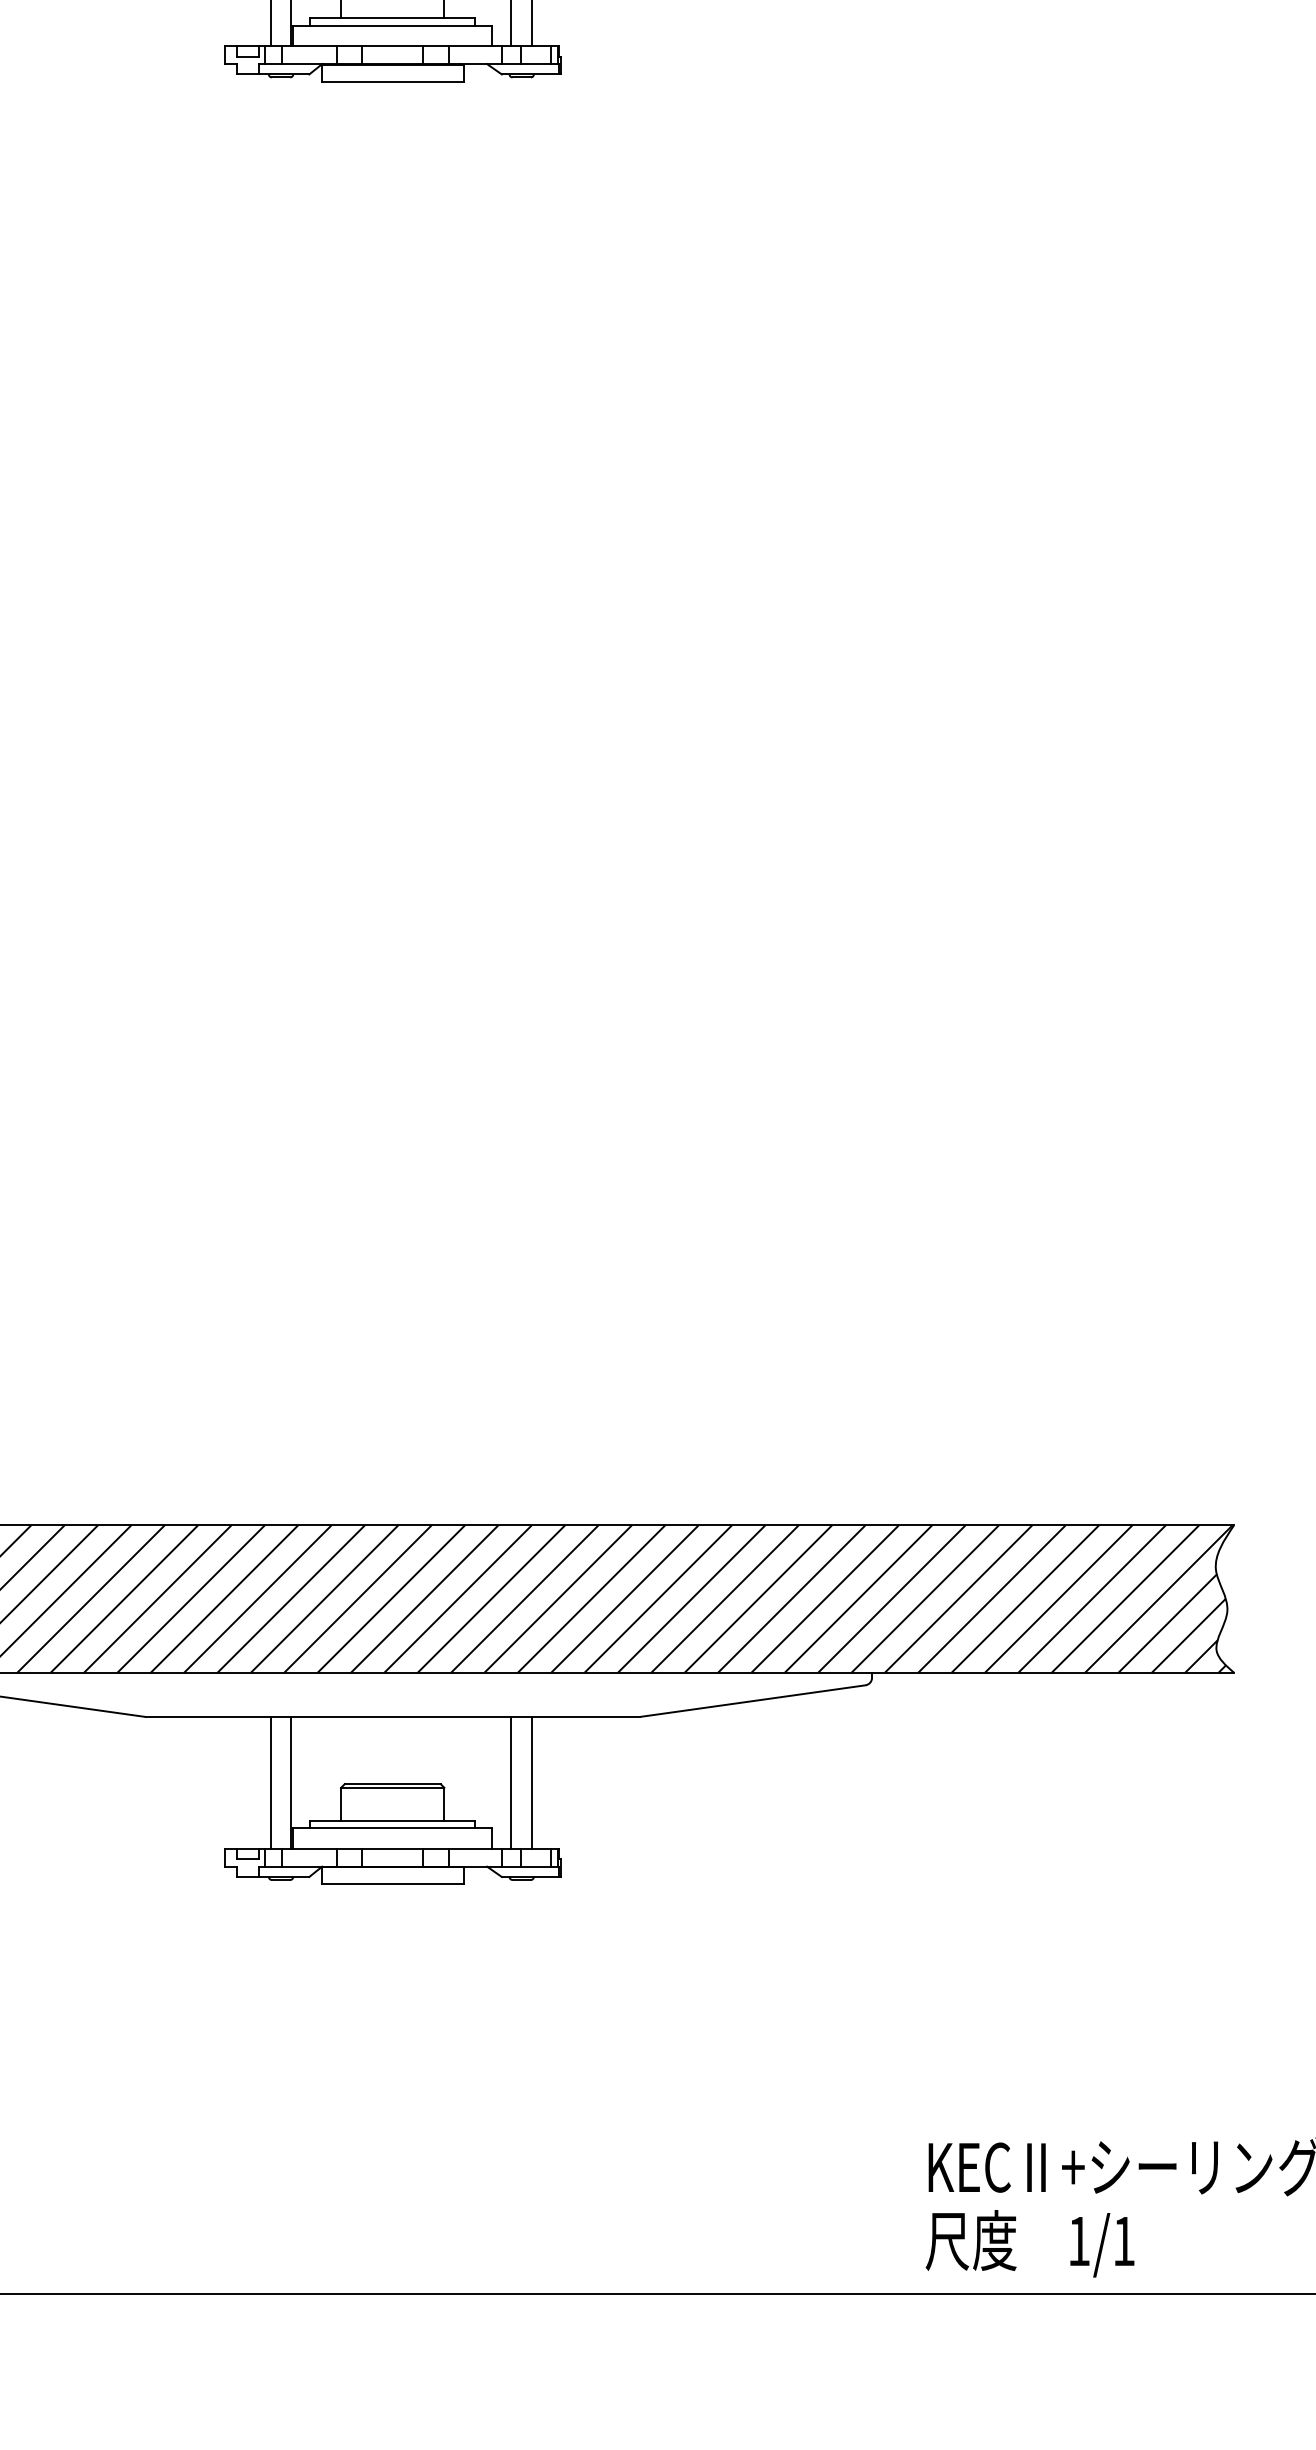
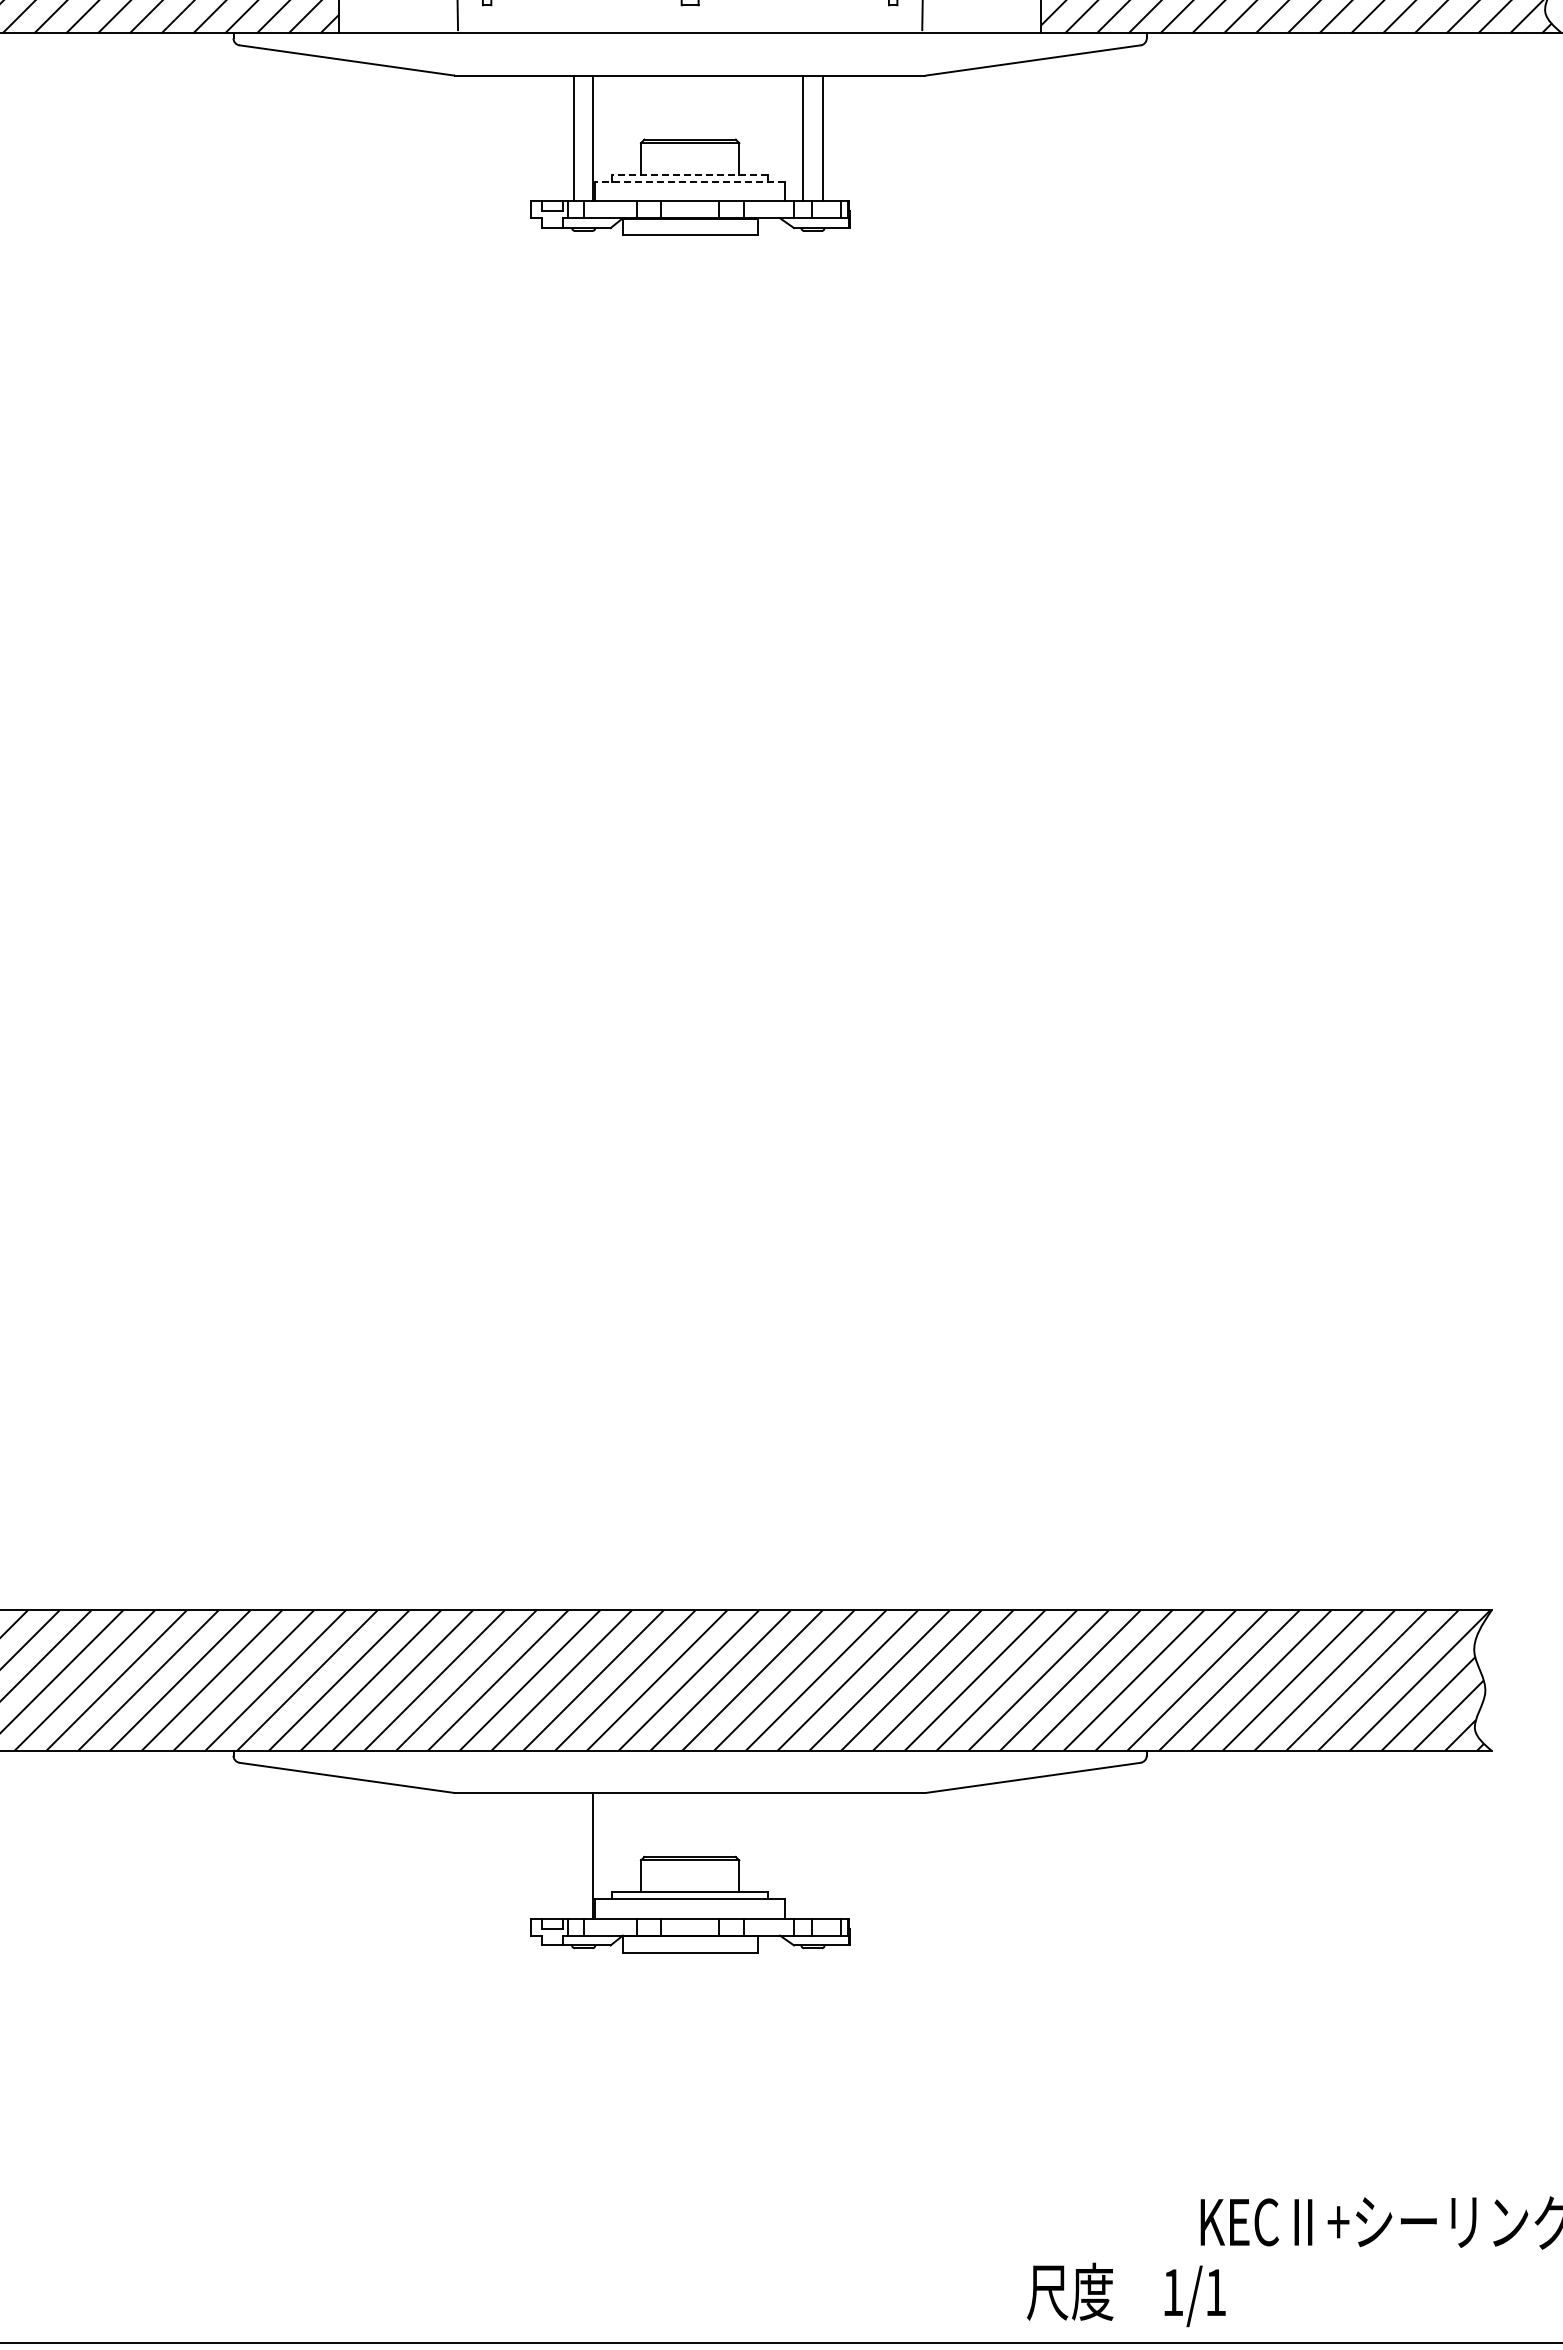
line: (392, 18) -> (689, 174), solid -> dashed
line: (393, 25) -> (690, 181), solid -> dashed
line: (270, 1782) -> (573, 1855), removed
line: (511, 1782) -> (803, 1855), removed
line: (531, 1782) -> (822, 1855), removed
text: (1030, 2243) -> (1126, 2294), moved

